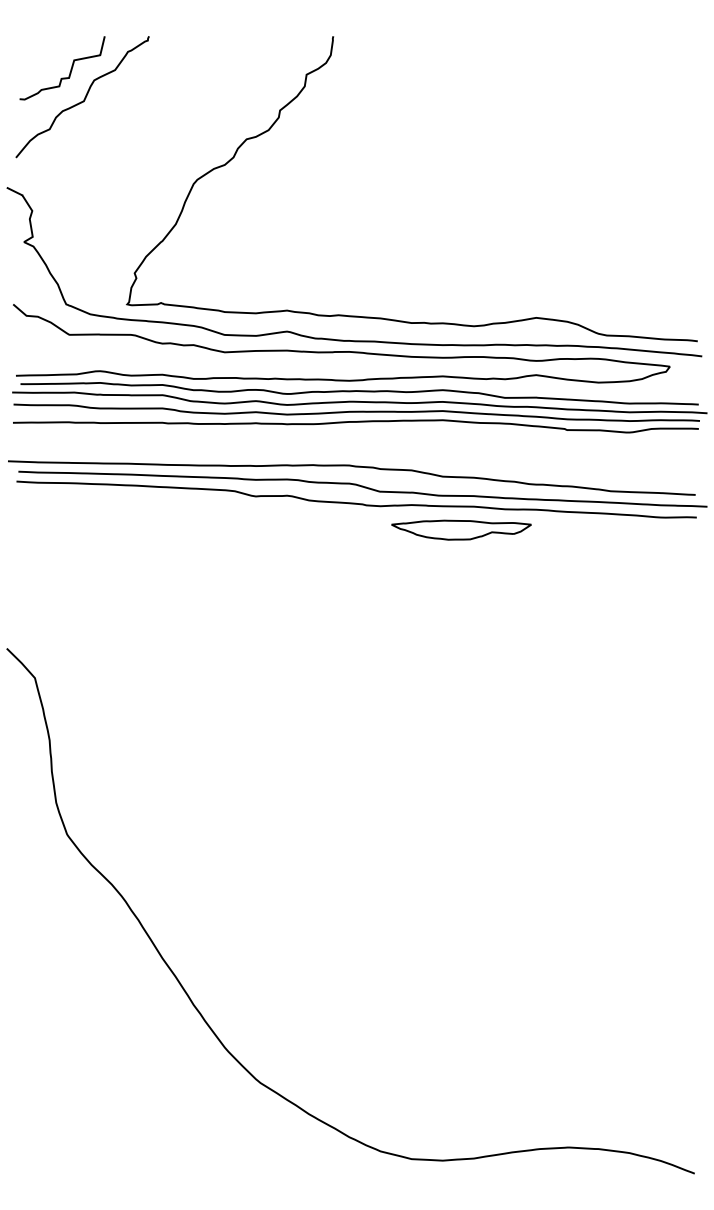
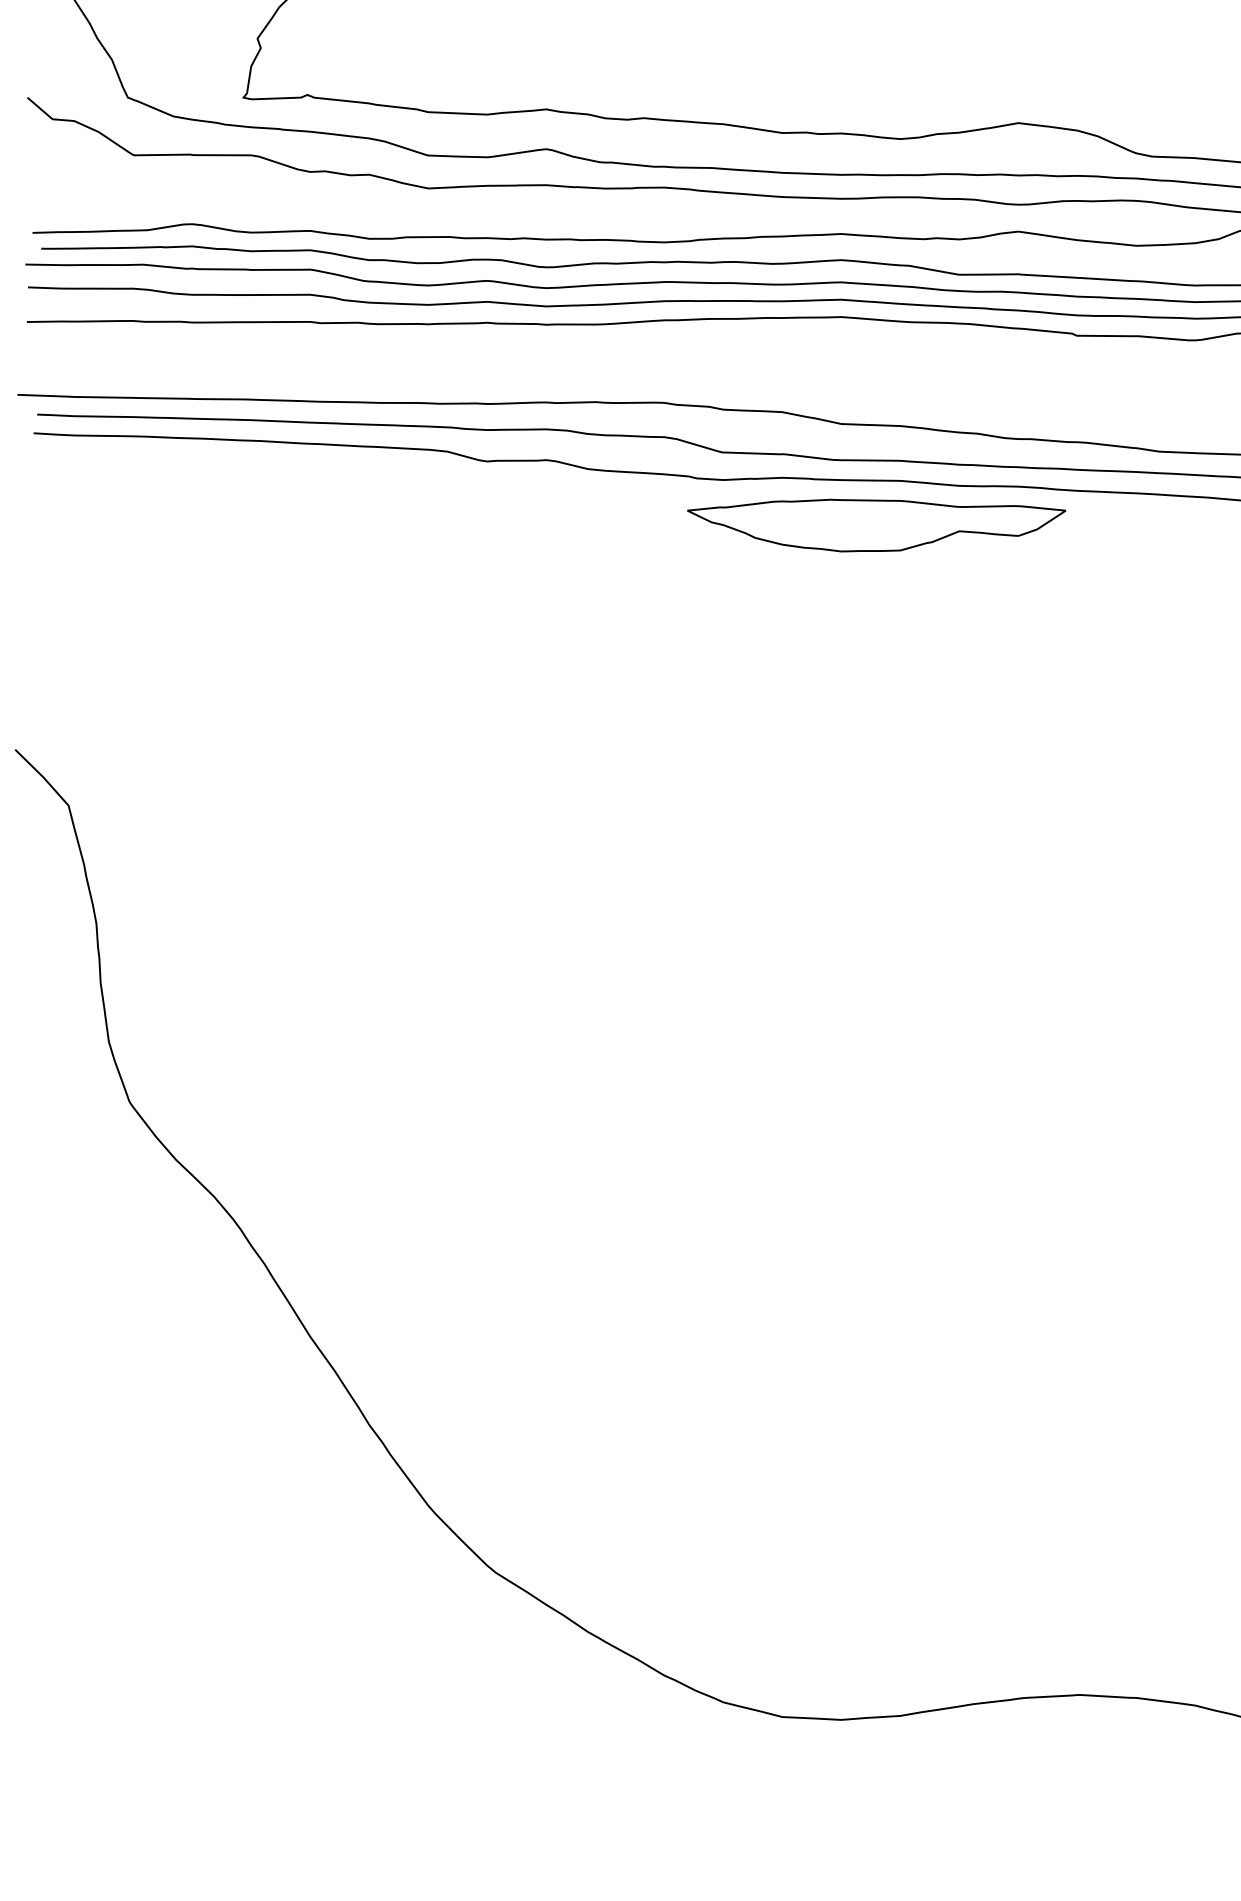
part: (461, 529) -> (876, 524), size x1.43

